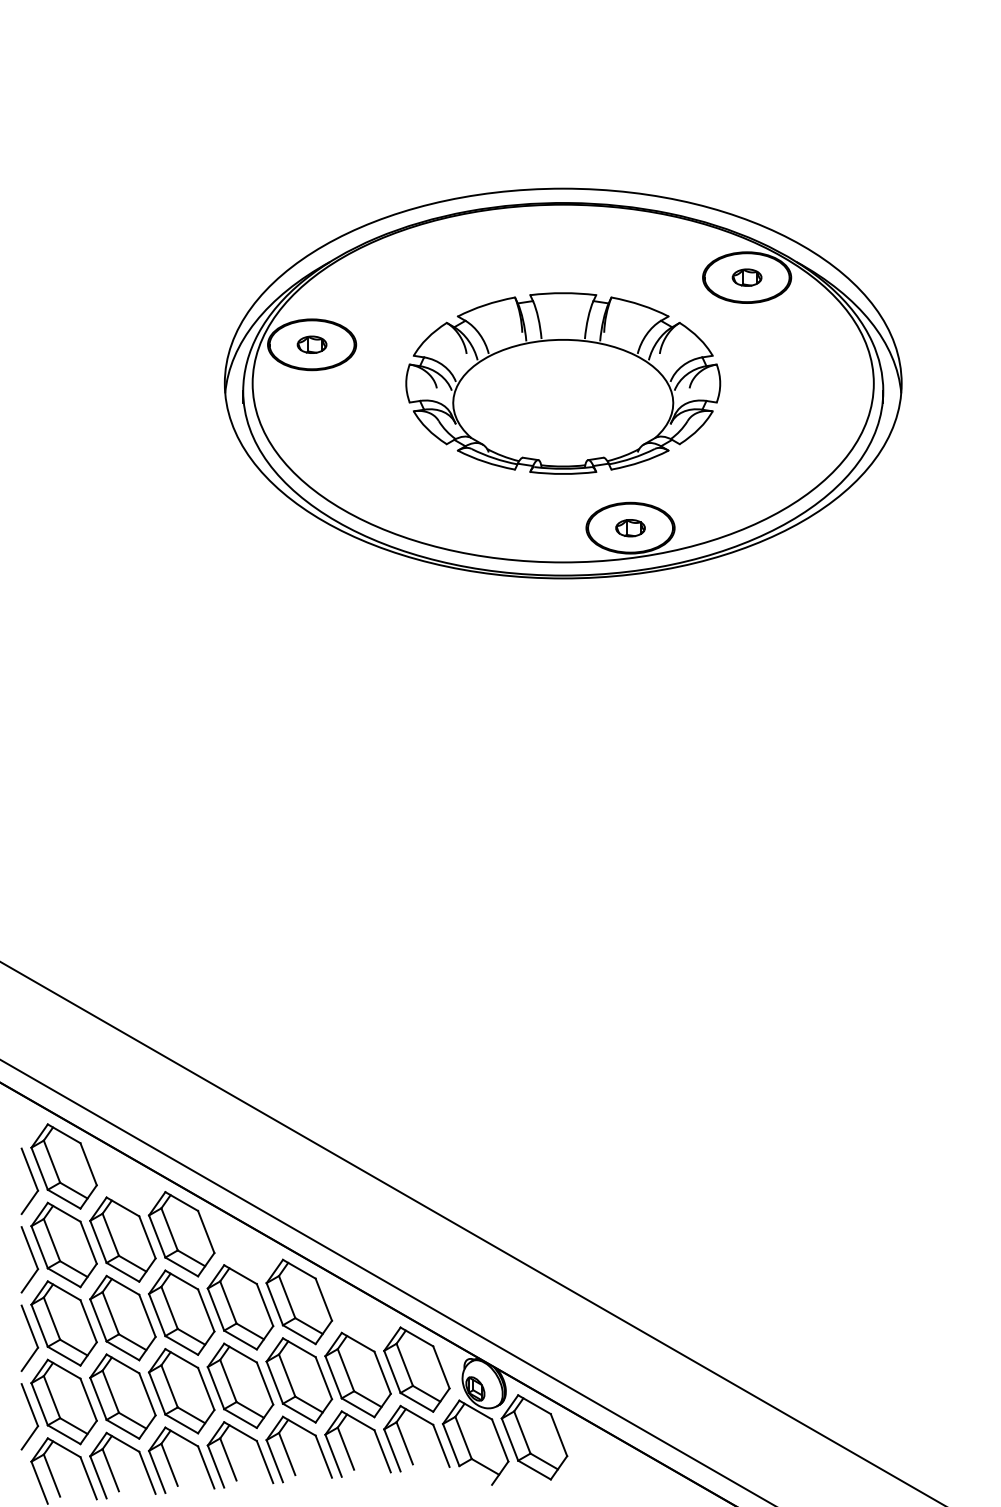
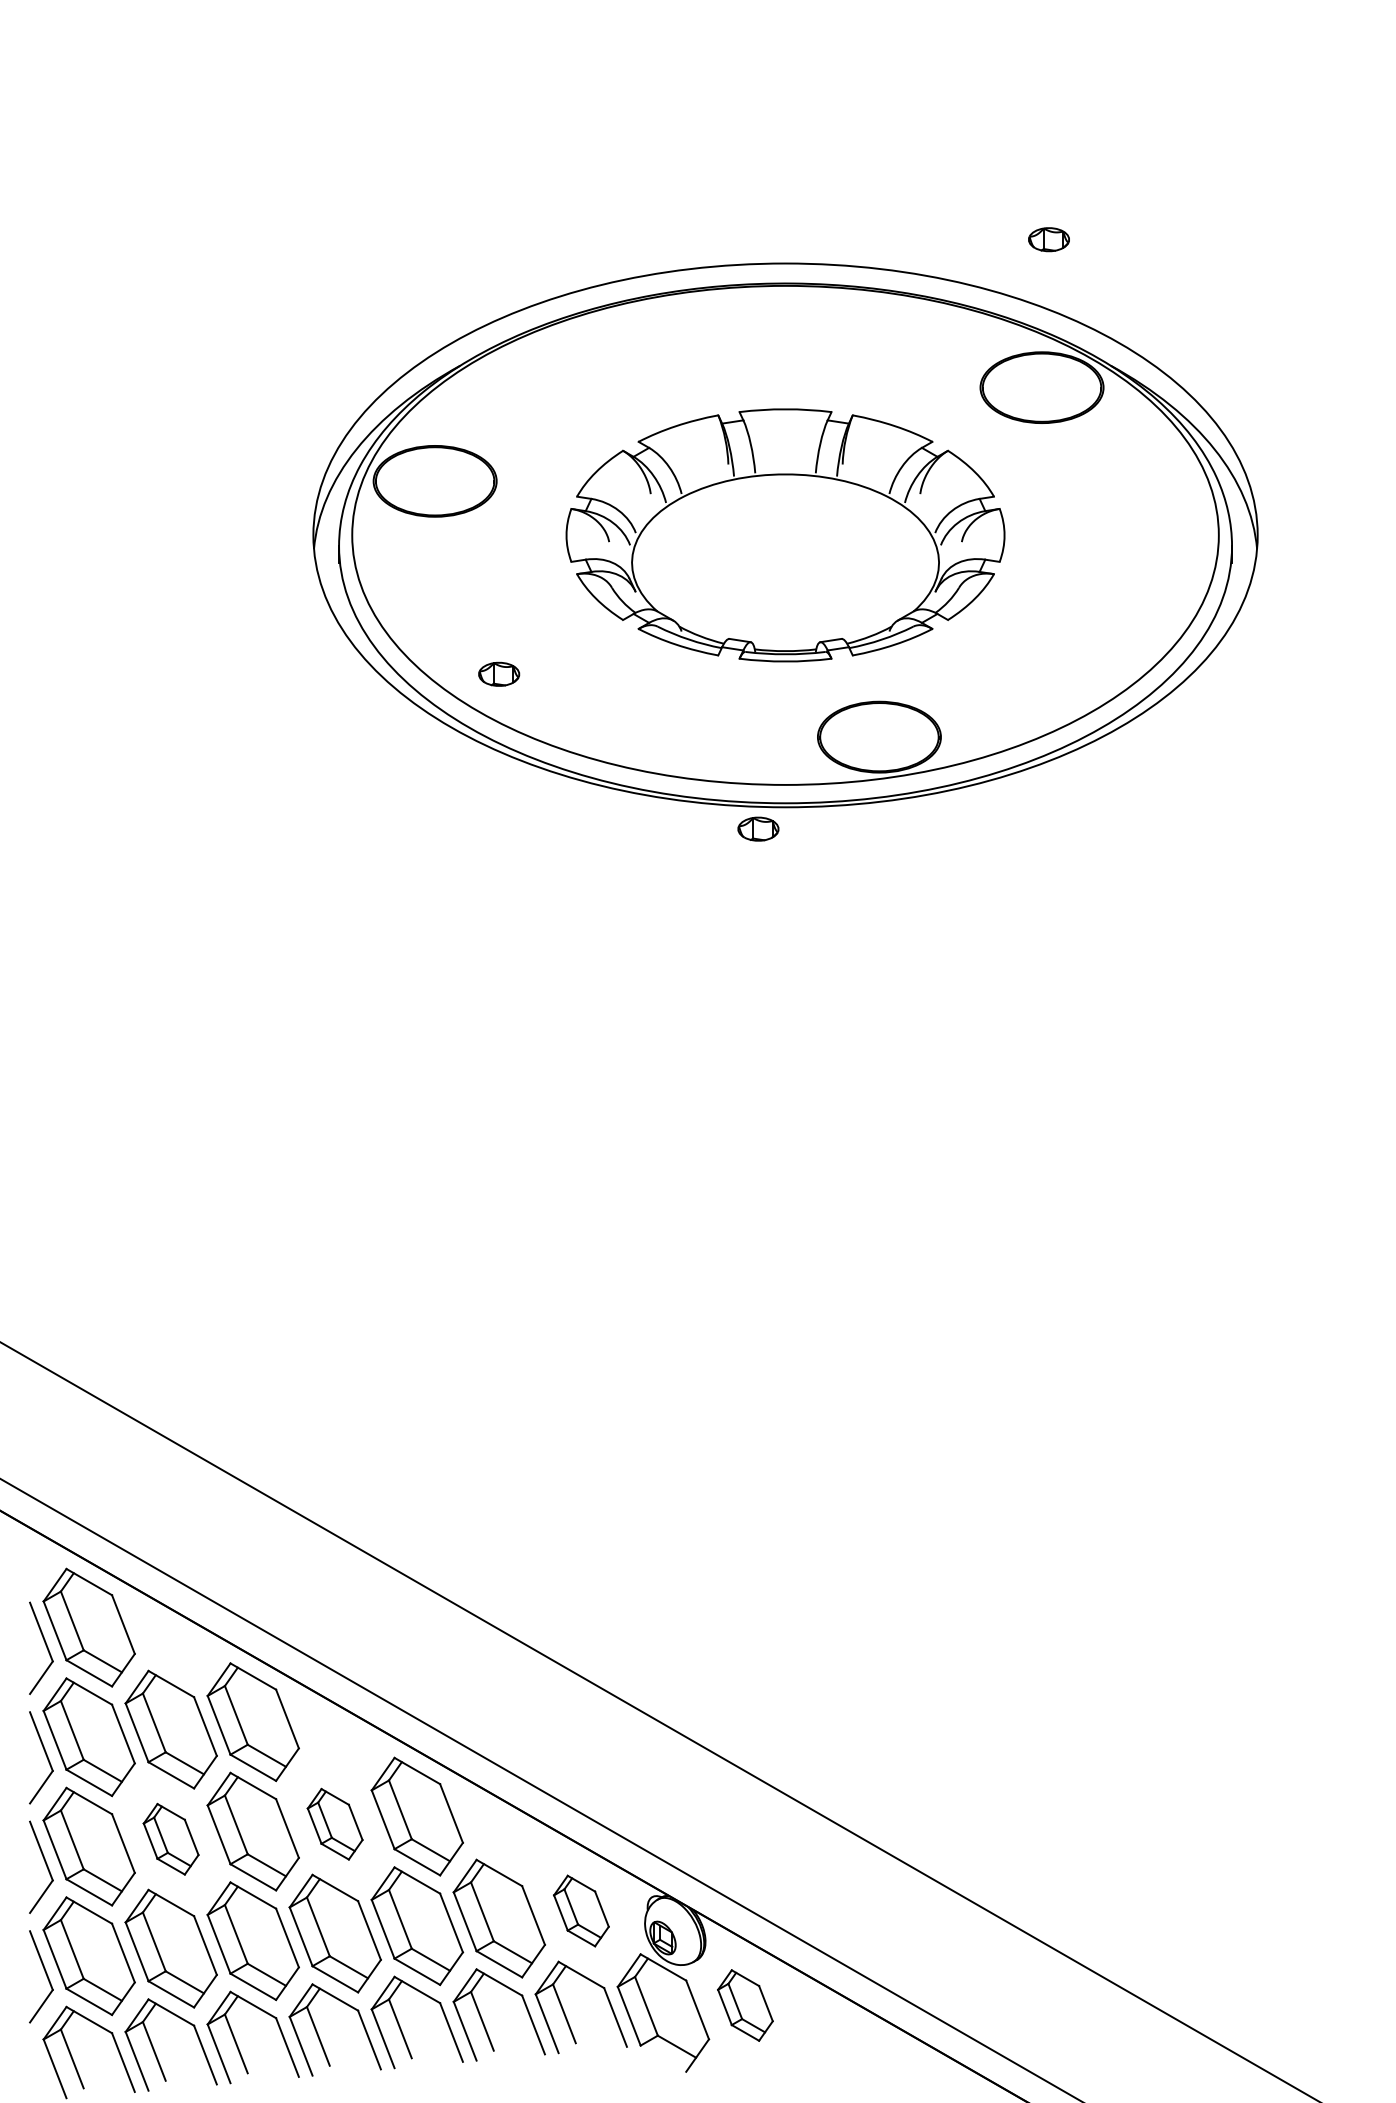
part: (746, 277) -> (1048, 239), moved
part: (312, 344) -> (499, 673), moved
part: (630, 527) -> (758, 828), moved
part: (239, 1307) -> (334, 1824), size x0.6
part: (122, 1318) -> (170, 1839), size x0.6
part: (416, 1369) -> (581, 1910), size x0.6
part: (534, 1437) -> (745, 2005), size x0.6

